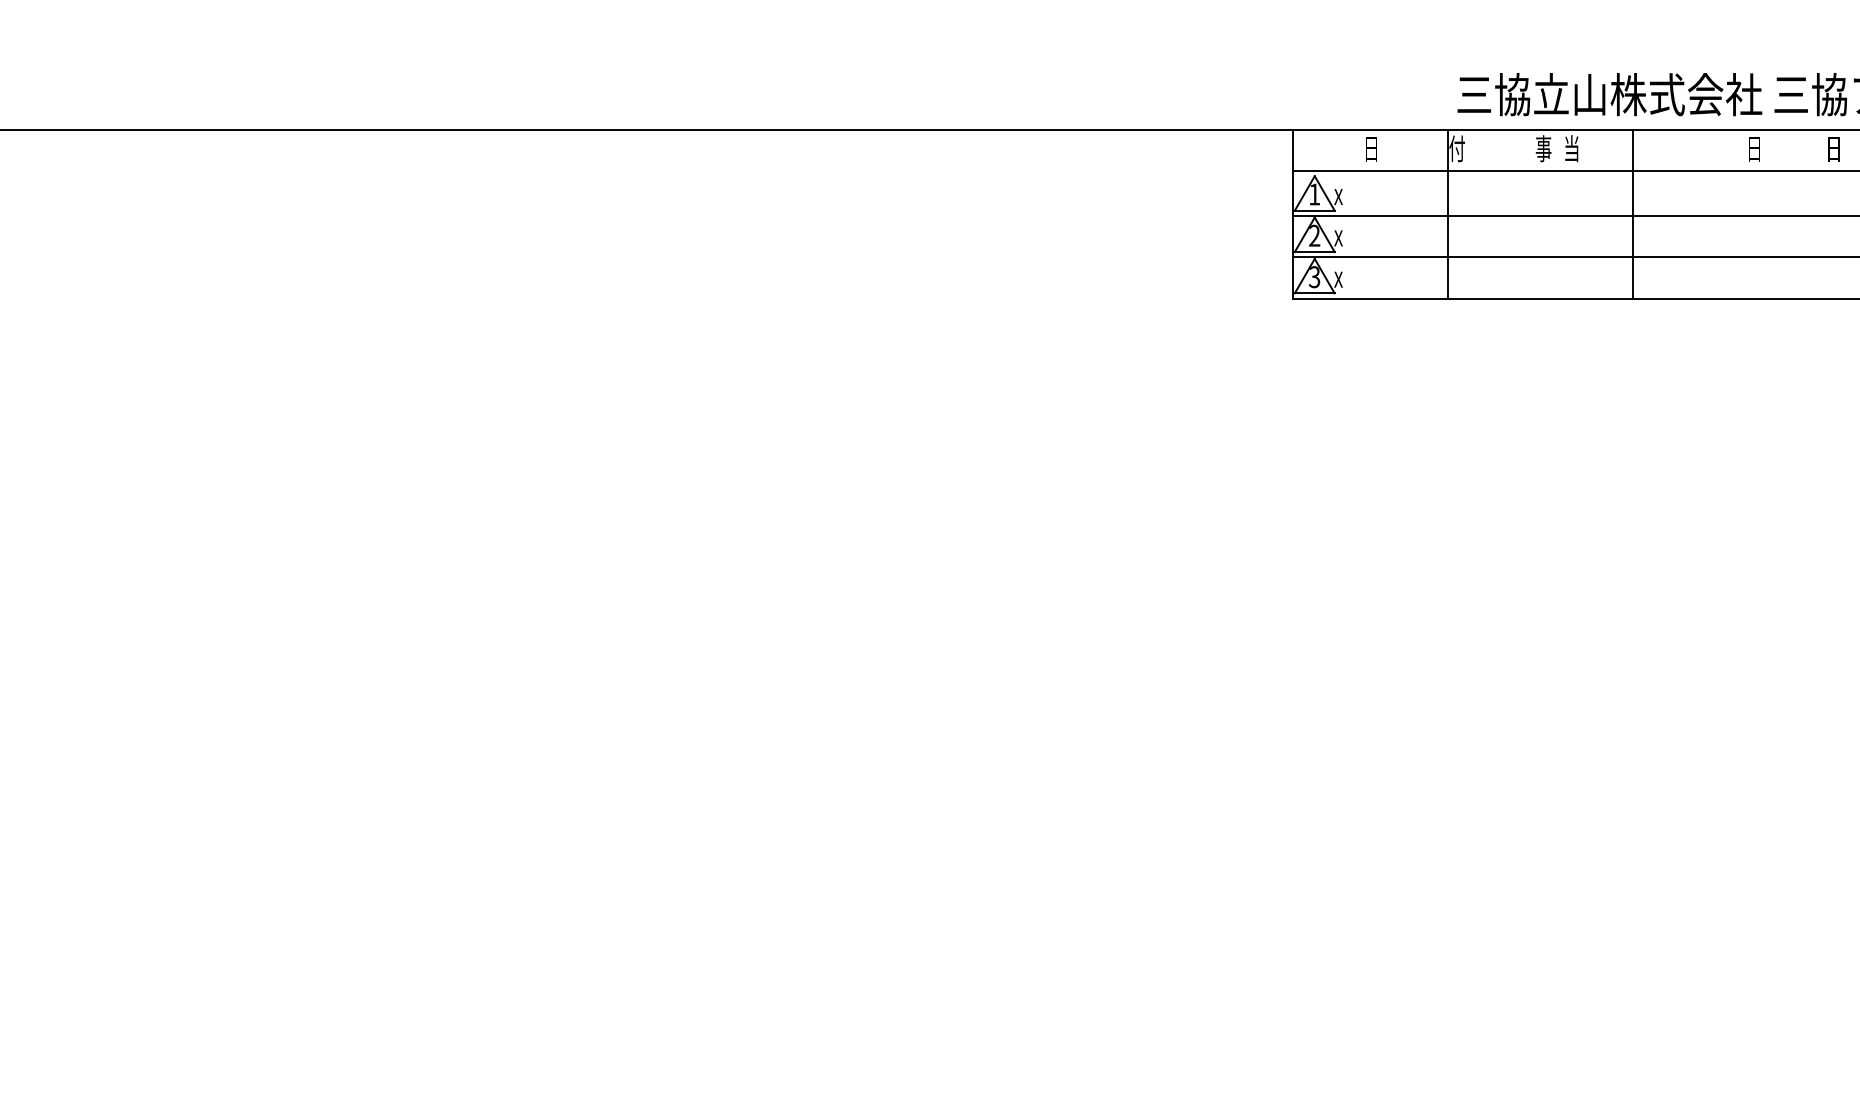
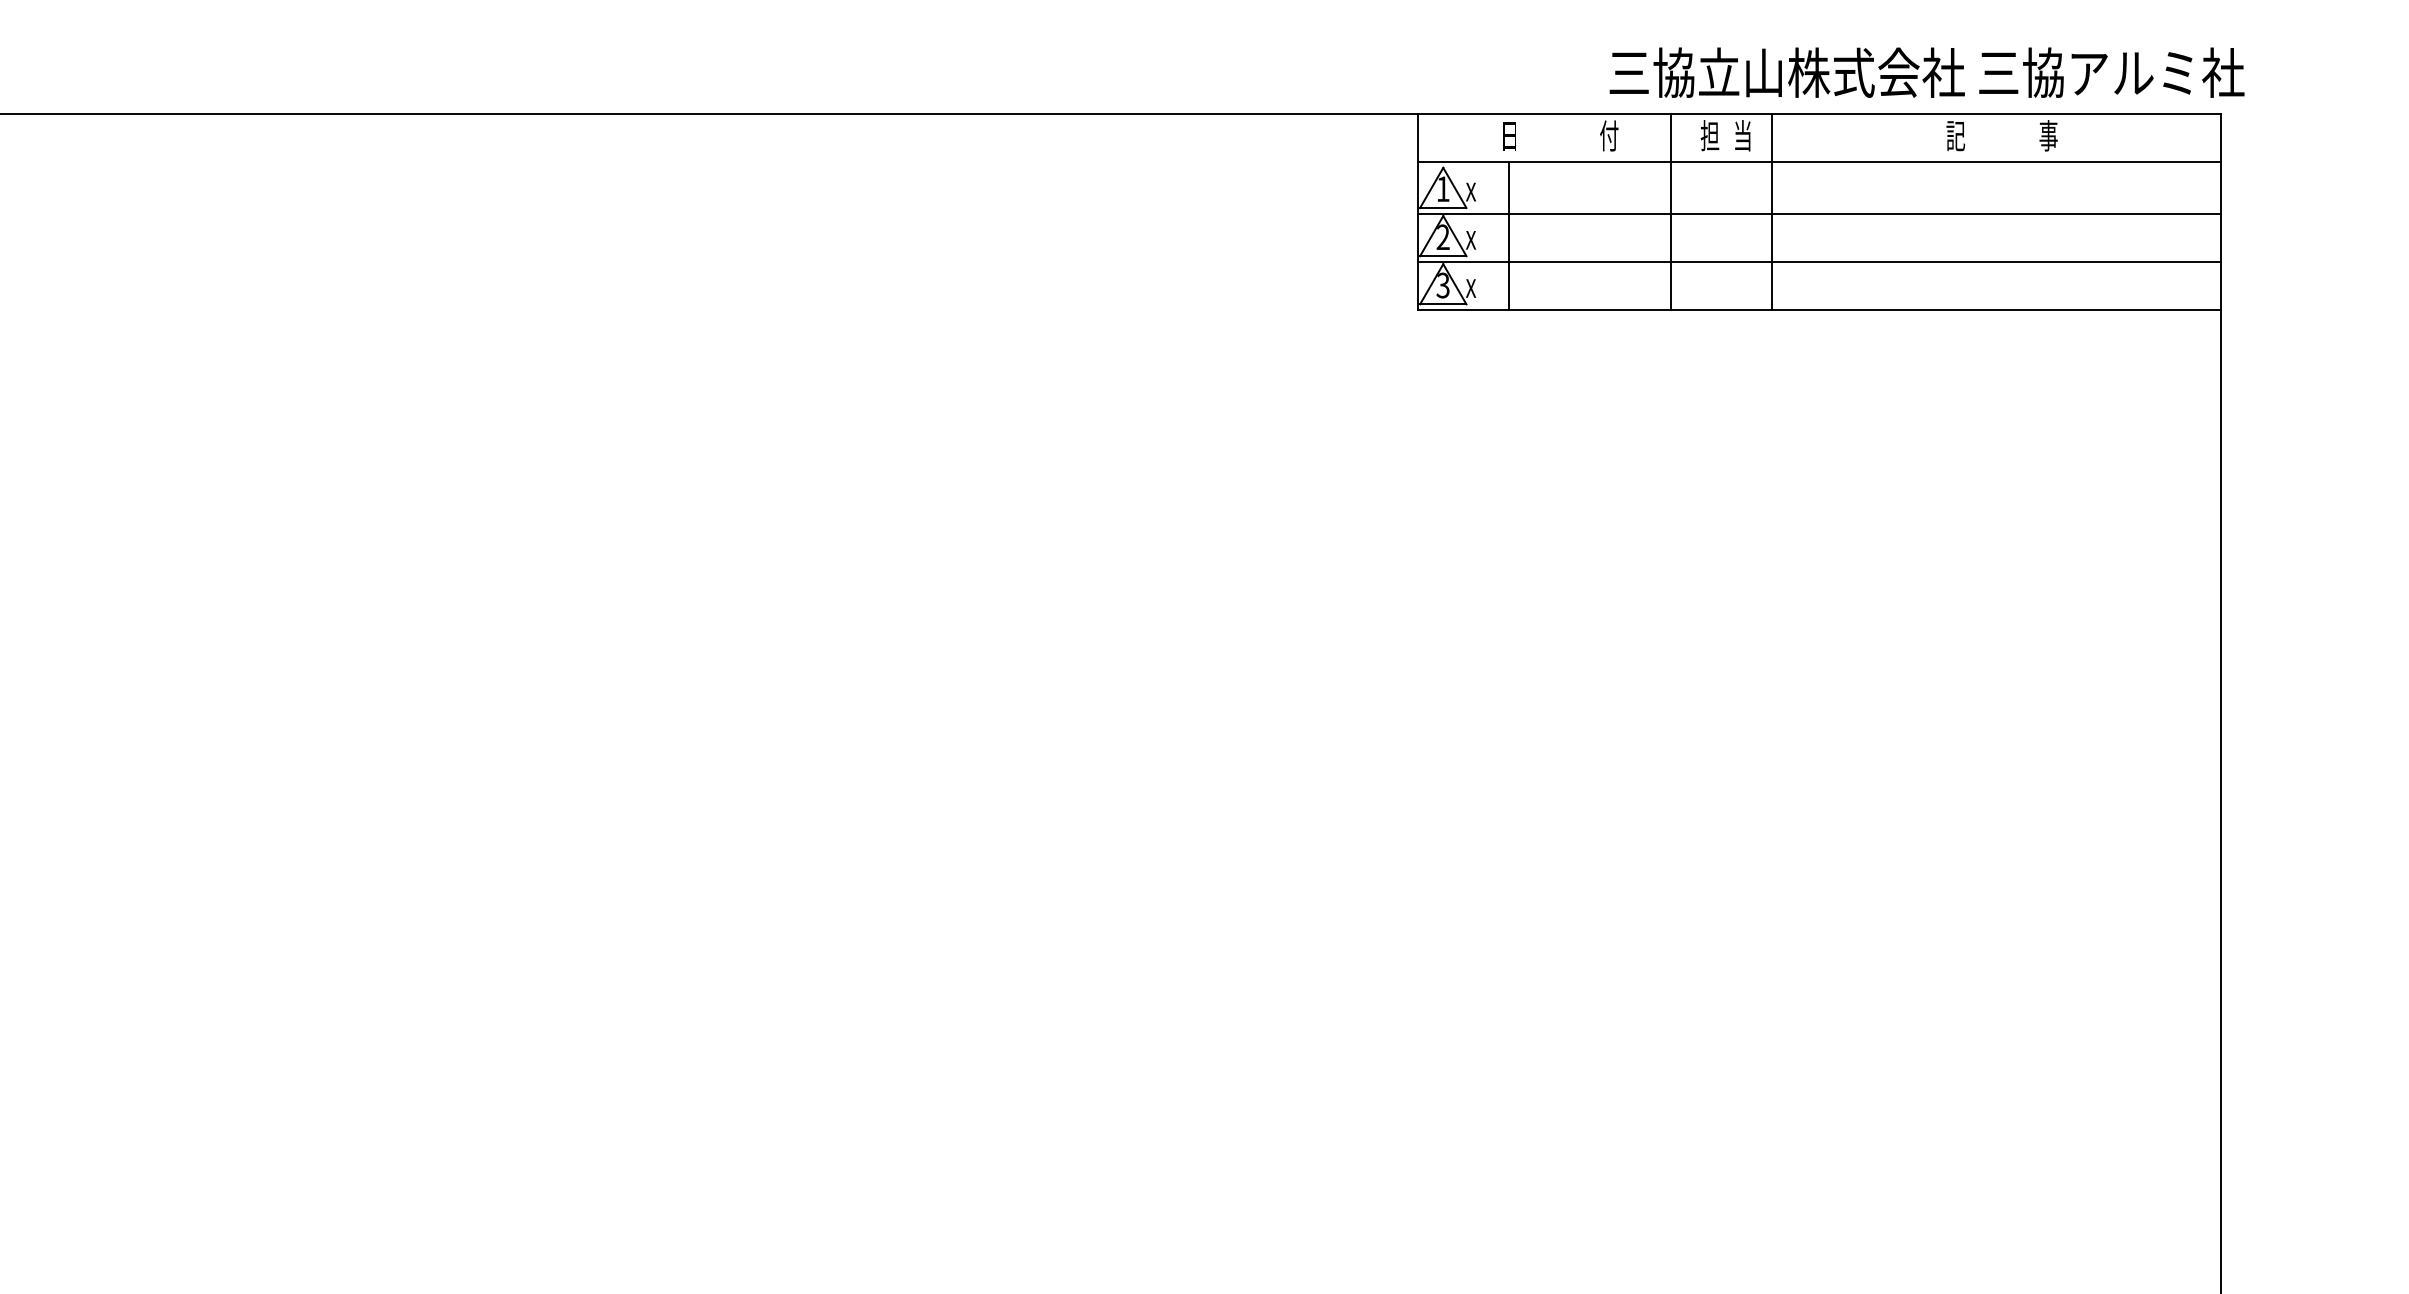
text: (1543, 148) -> (1709, 135), 事 -> 担
text: (1833, 148) -> (2048, 135), 日 -> 事
text: (1754, 149) -> (1955, 136), 日 -> 記
line: (1447, 213) -> (1671, 211), moved
line: (1632, 213) -> (1771, 211), moved
line: (1370, 234) -> (1508, 235), added

